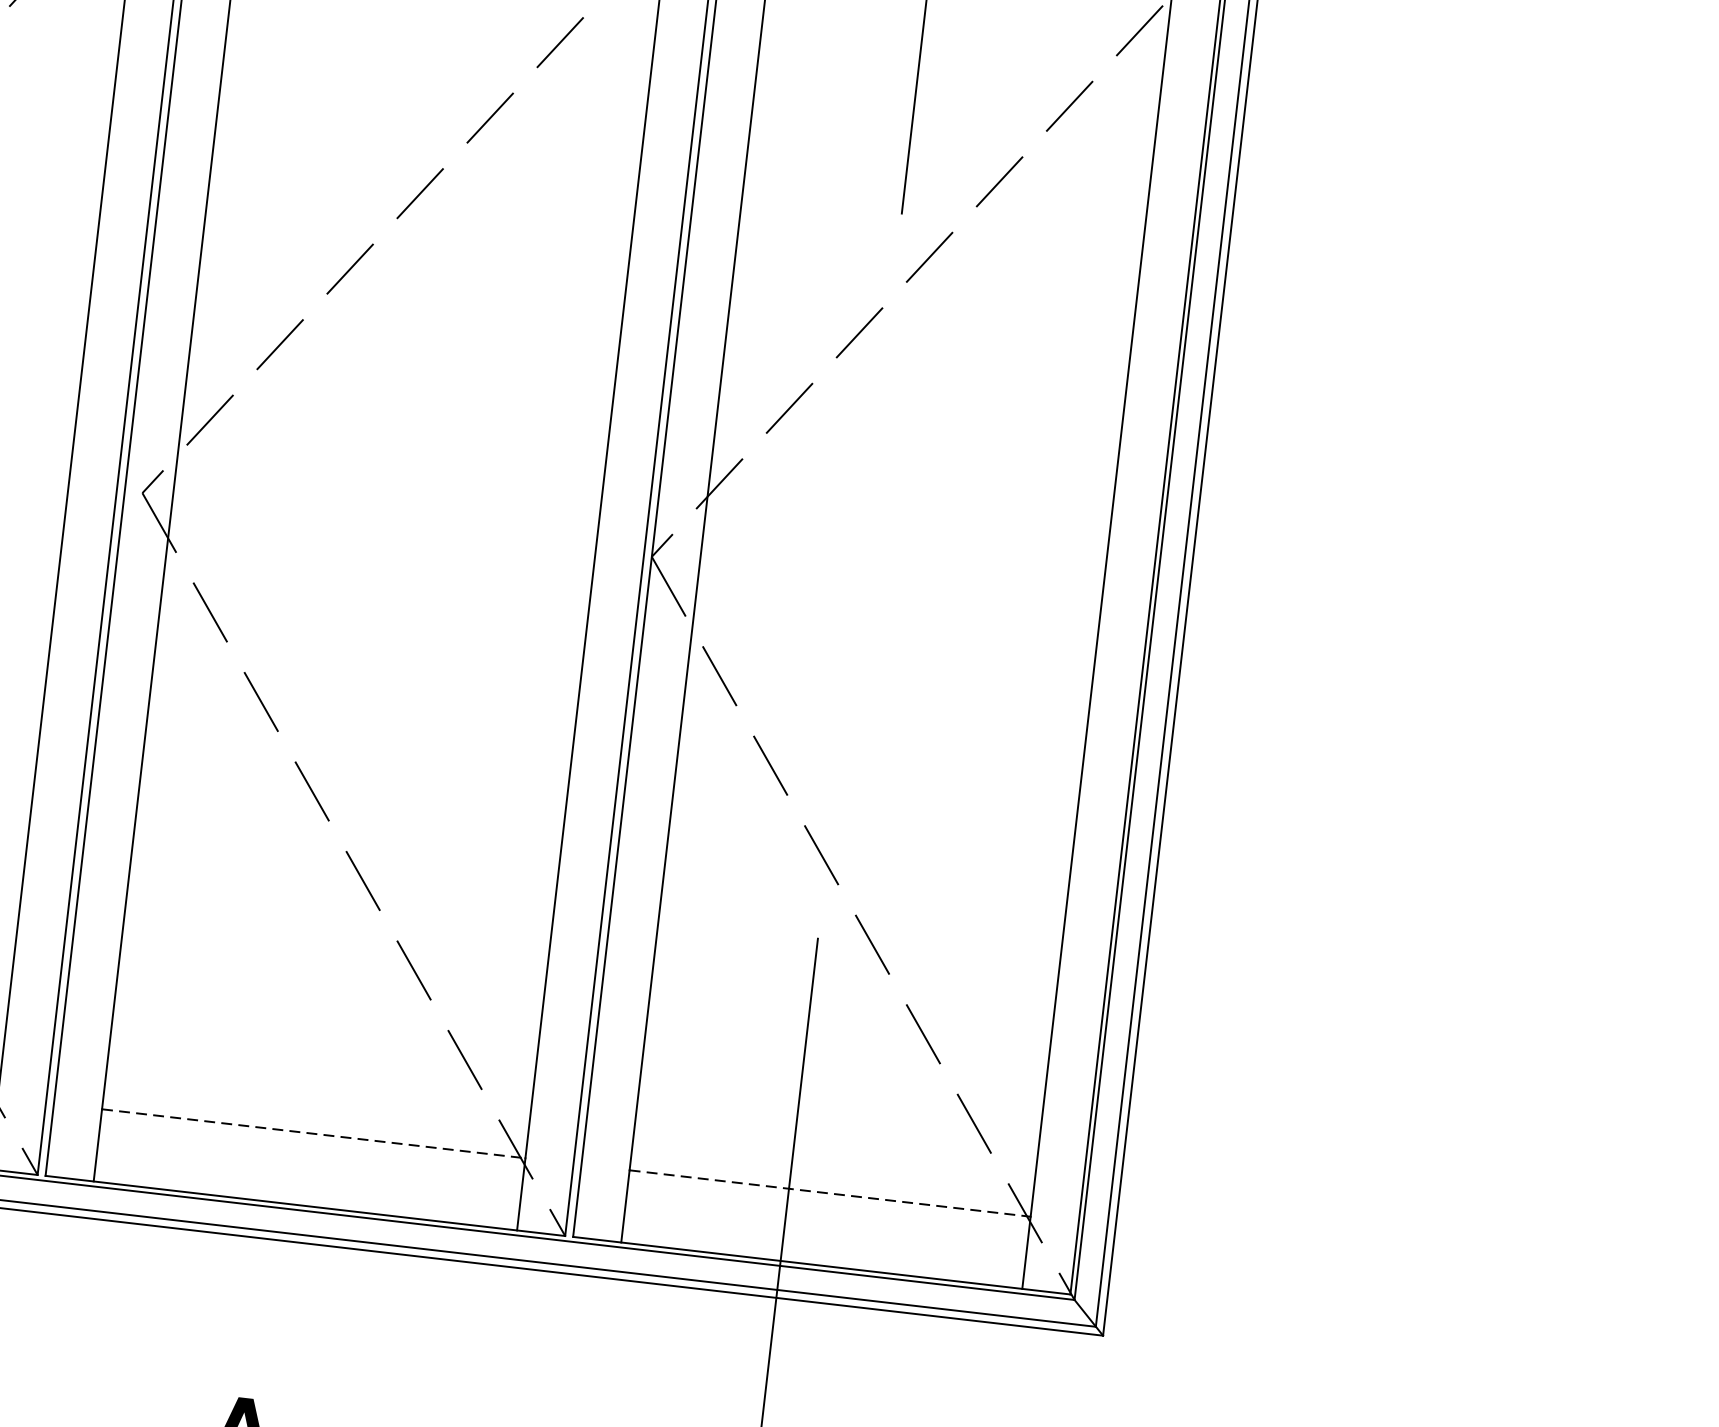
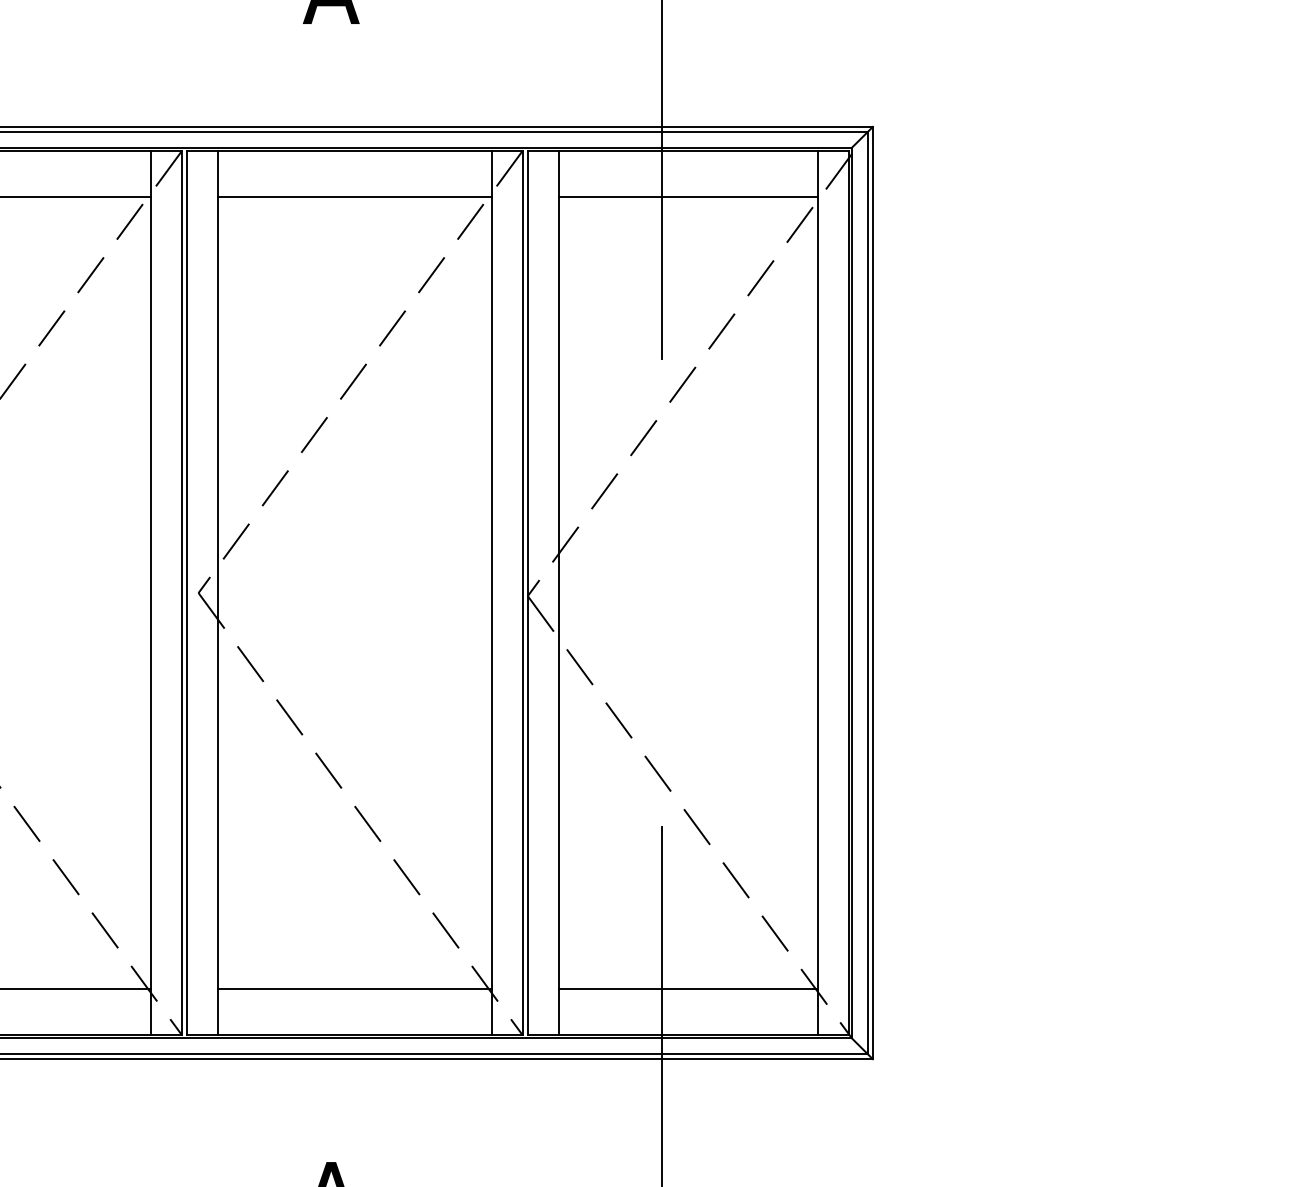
line: (313, 1133) -> (354, 988), dashed -> solid
line: (830, 1193) -> (688, 988), dashed -> solid

